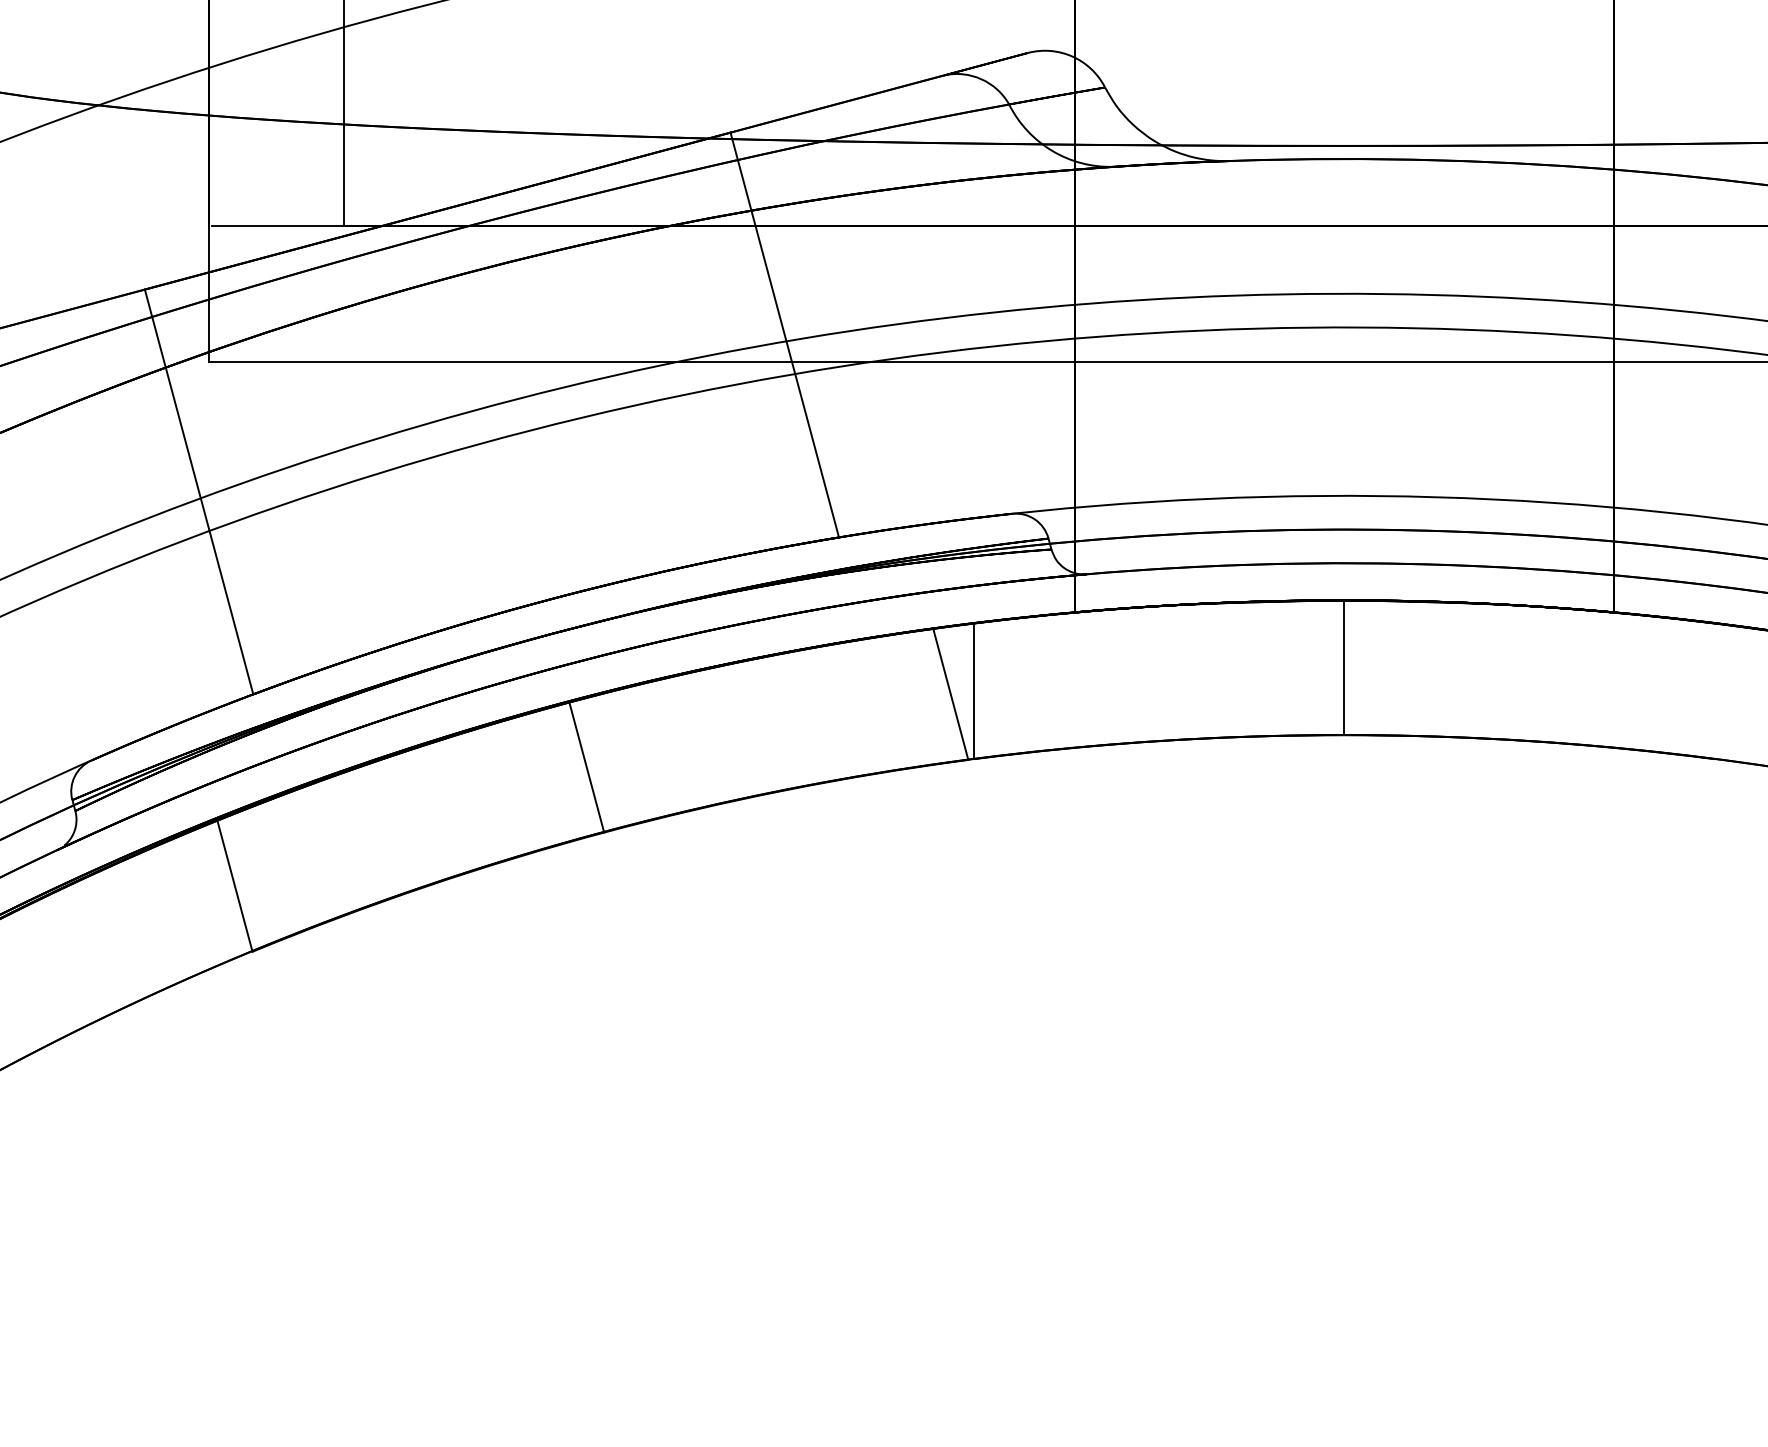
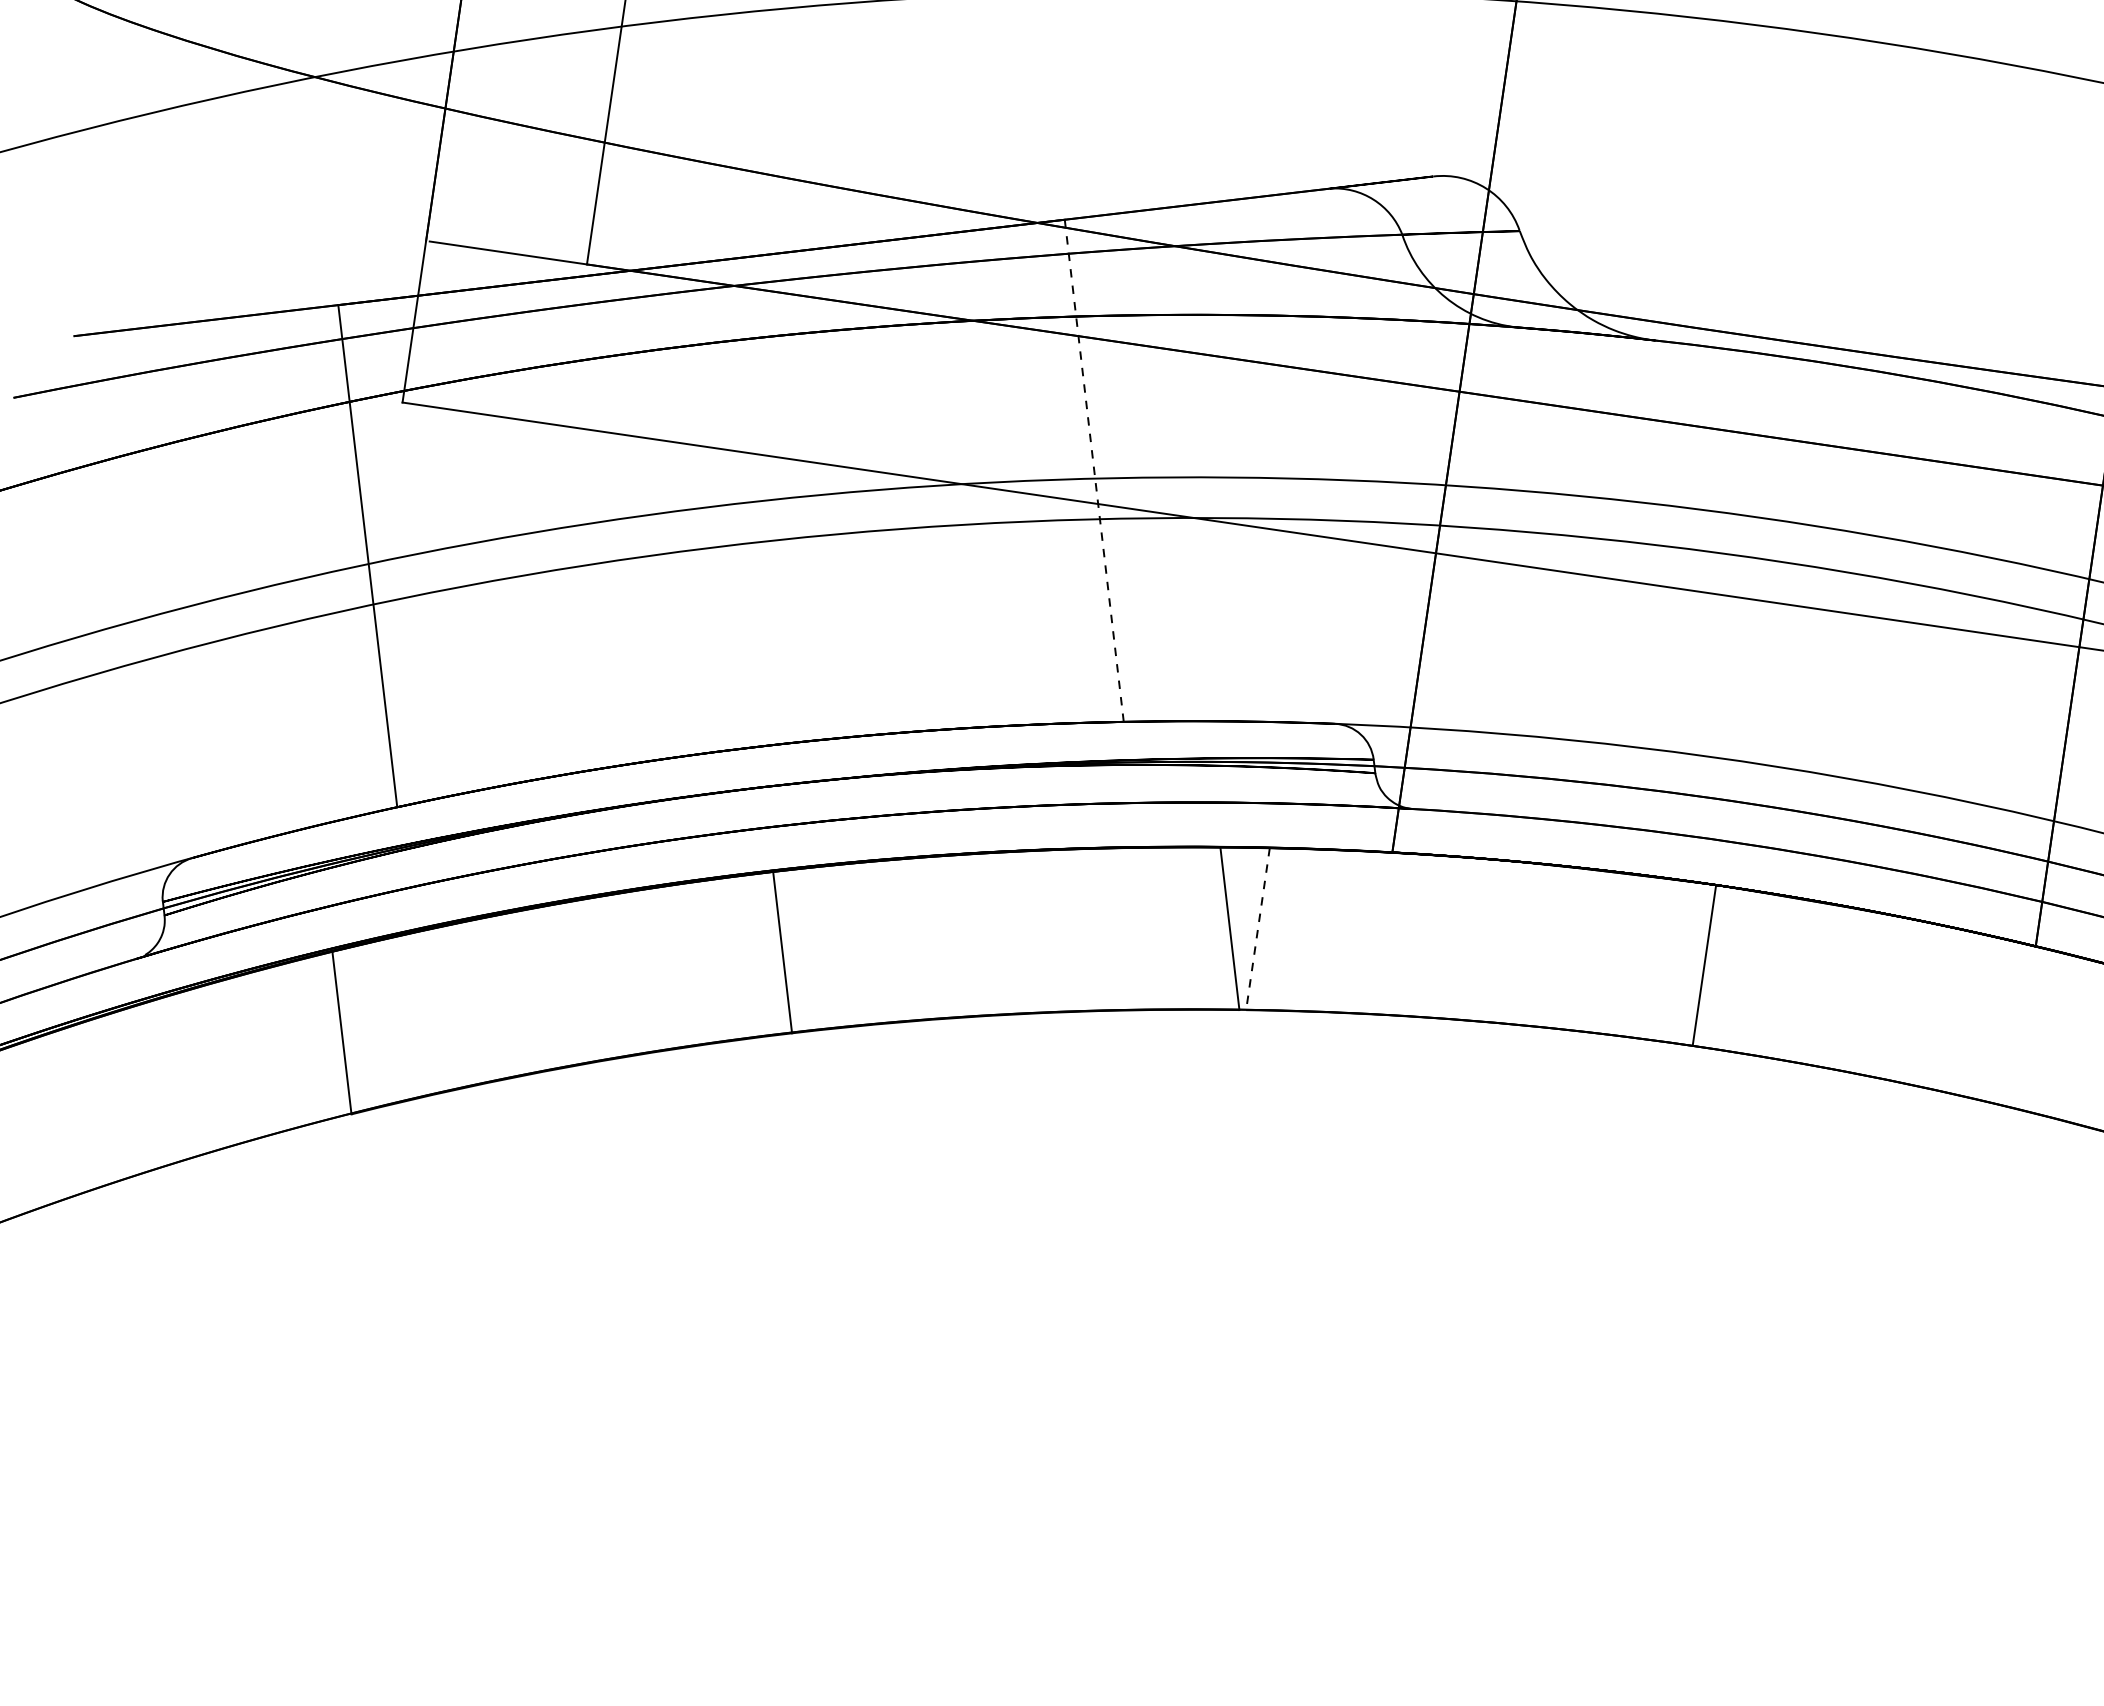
line: (784, 335) -> (1093, 471), solid -> dashed
line: (973, 691) -> (1257, 929), solid -> dashed

